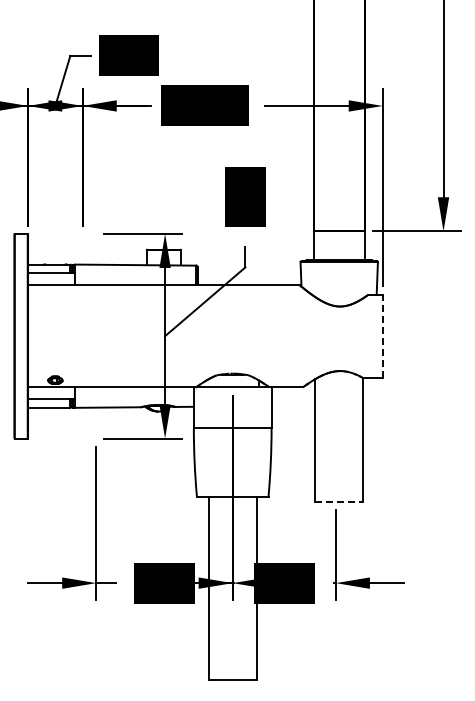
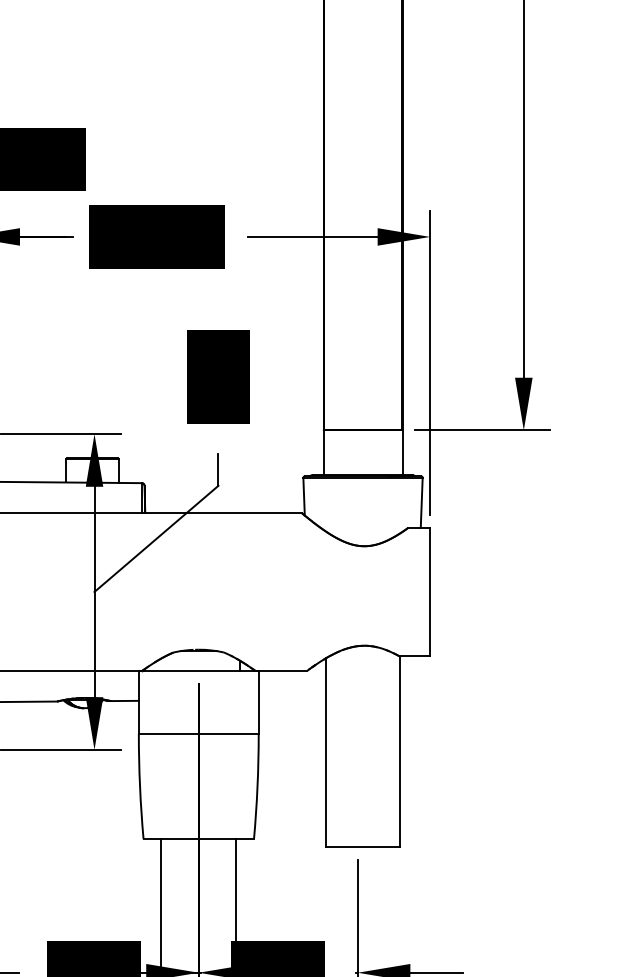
line: (382, 336) -> (429, 592), dashed -> solid
line: (339, 501) -> (363, 846), dashed -> solid

